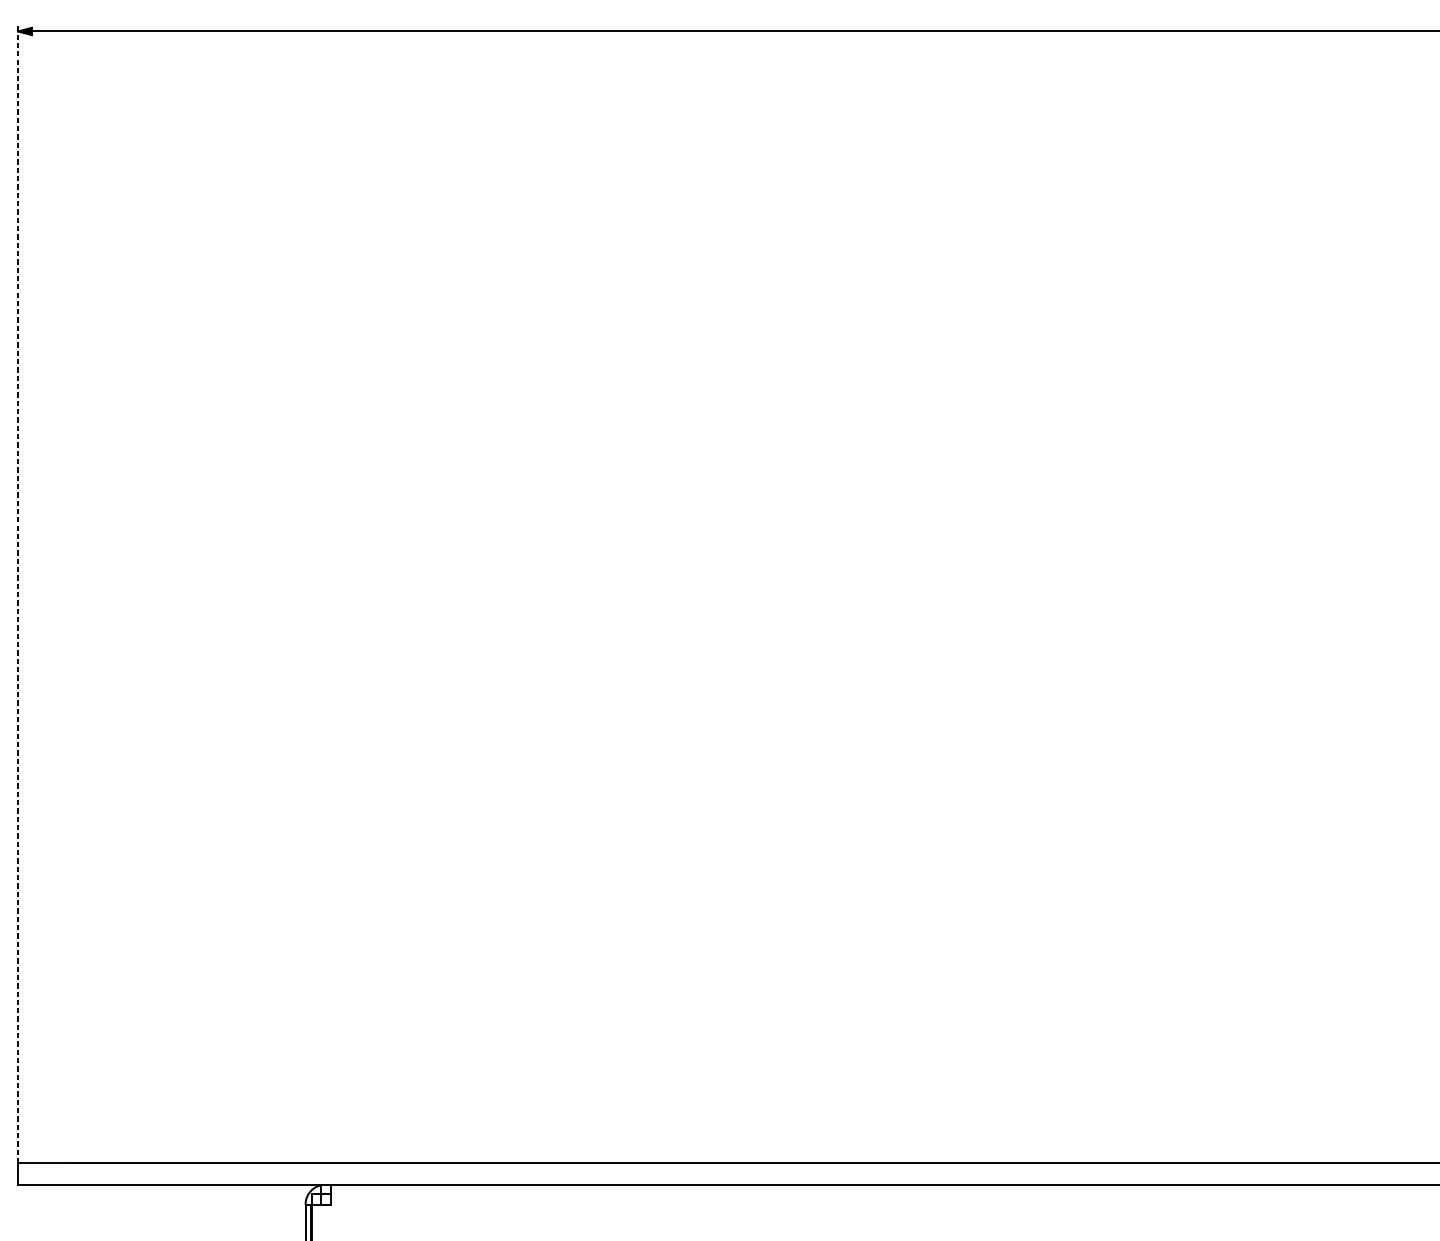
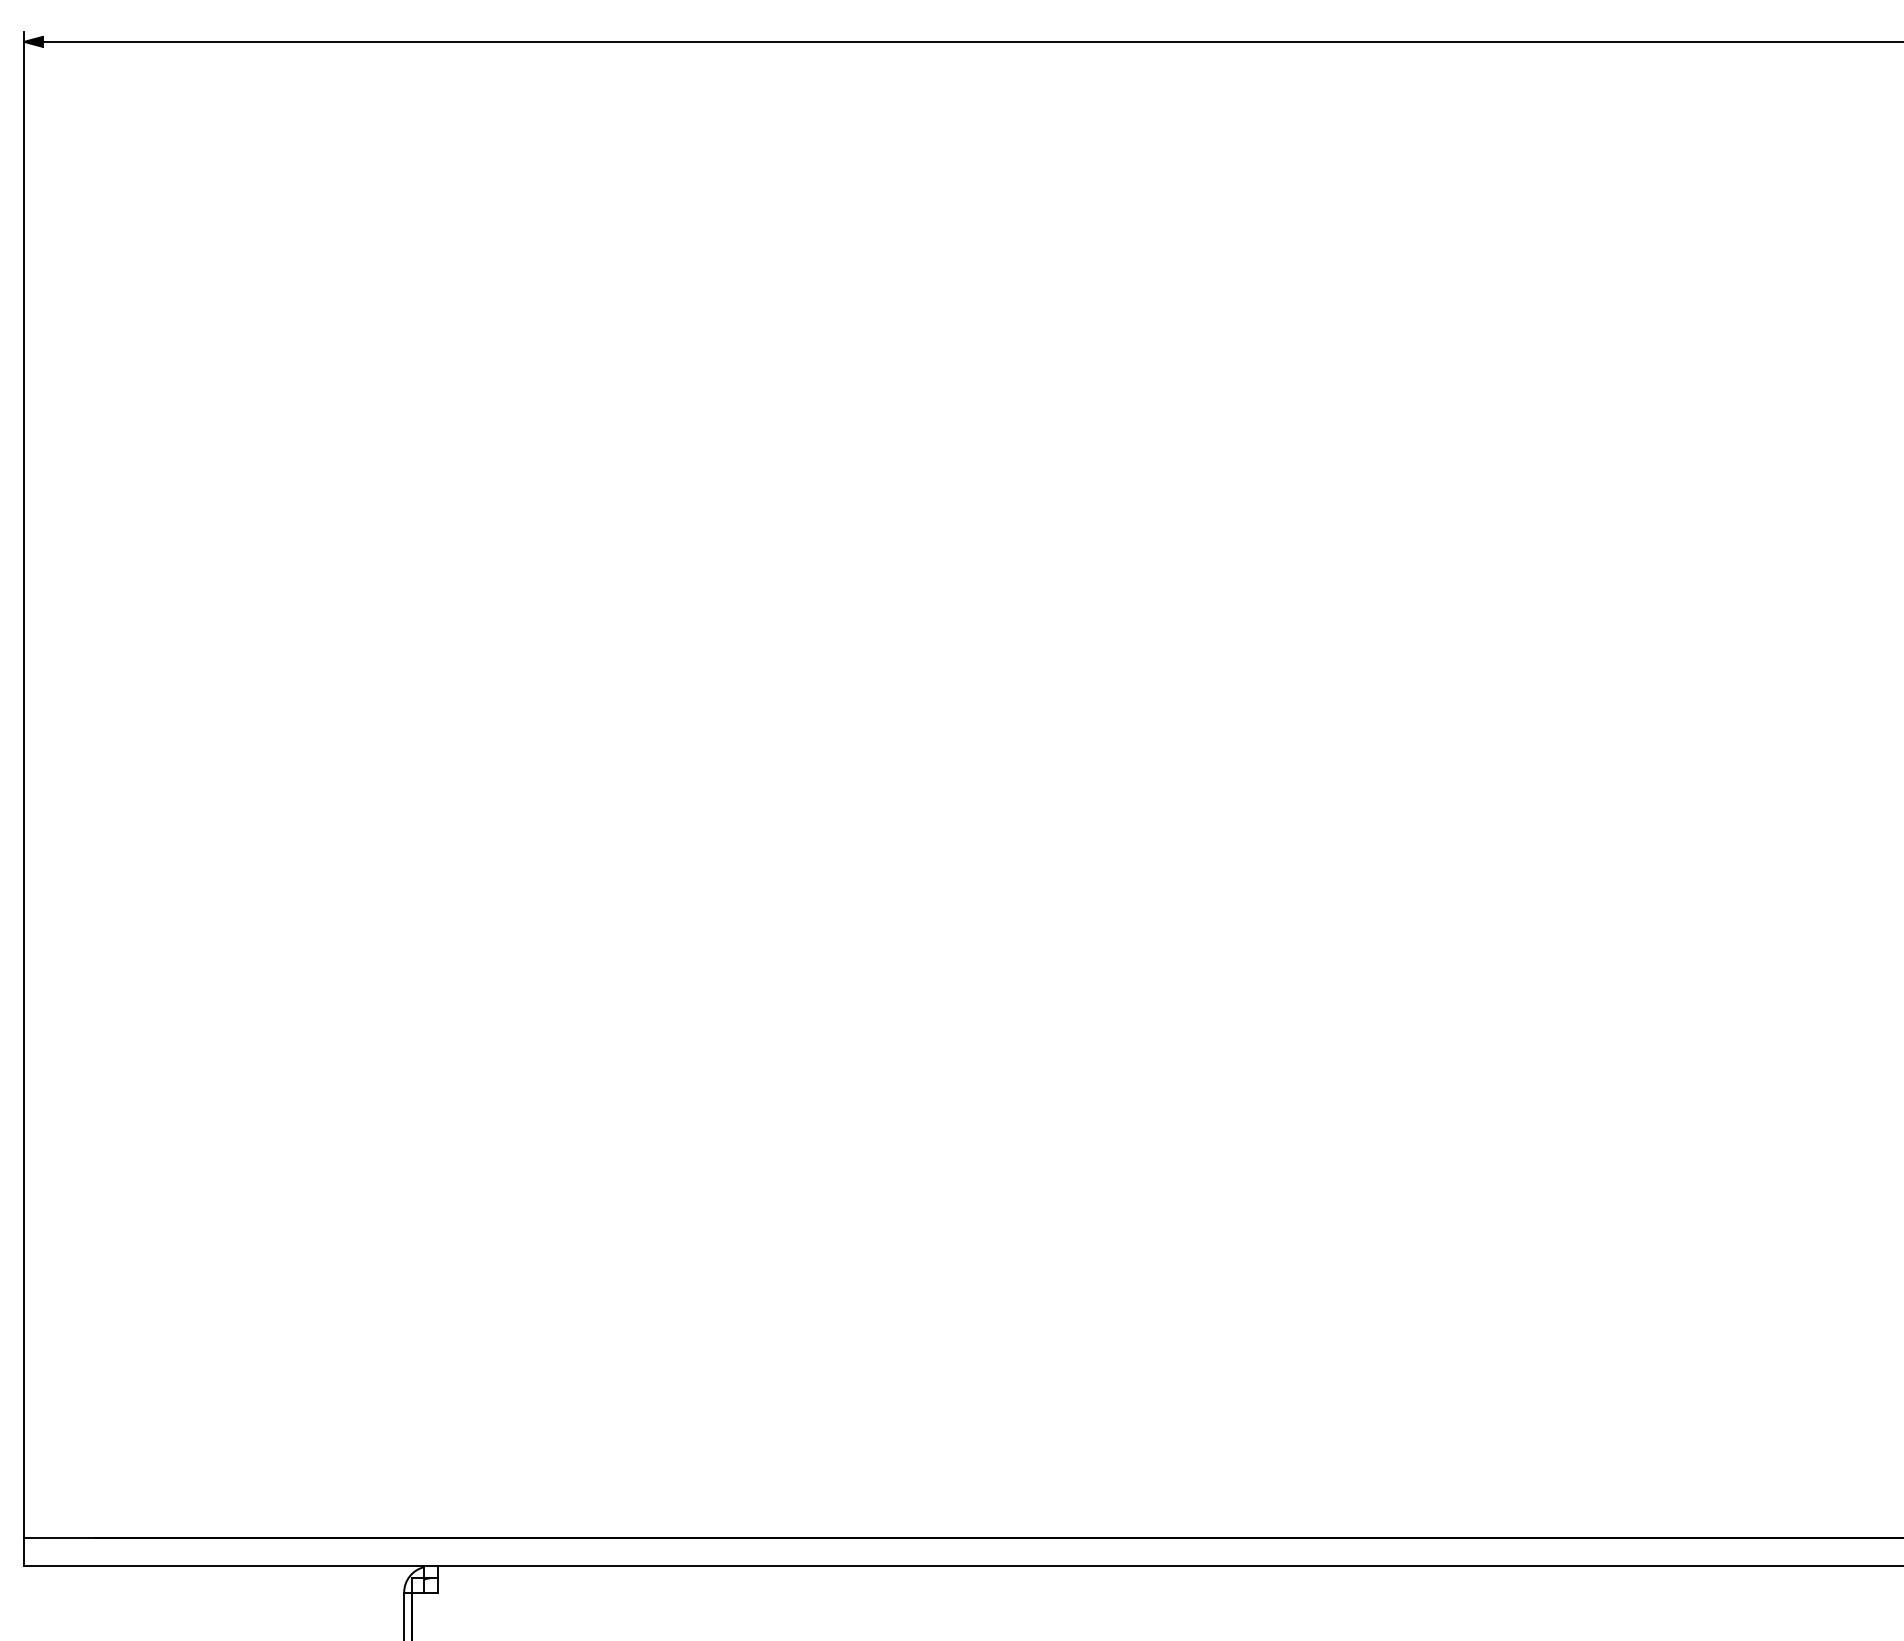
line: (18, 594) -> (24, 785), dashed -> solid

